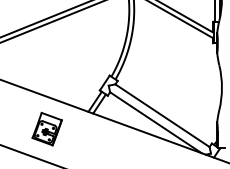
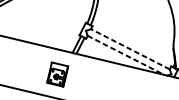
line: (162, 115) -> (130, 49), solid -> dashed
line: (155, 122) -> (125, 55), solid -> dashed
part: (46, 128) -> (56, 74), moved

